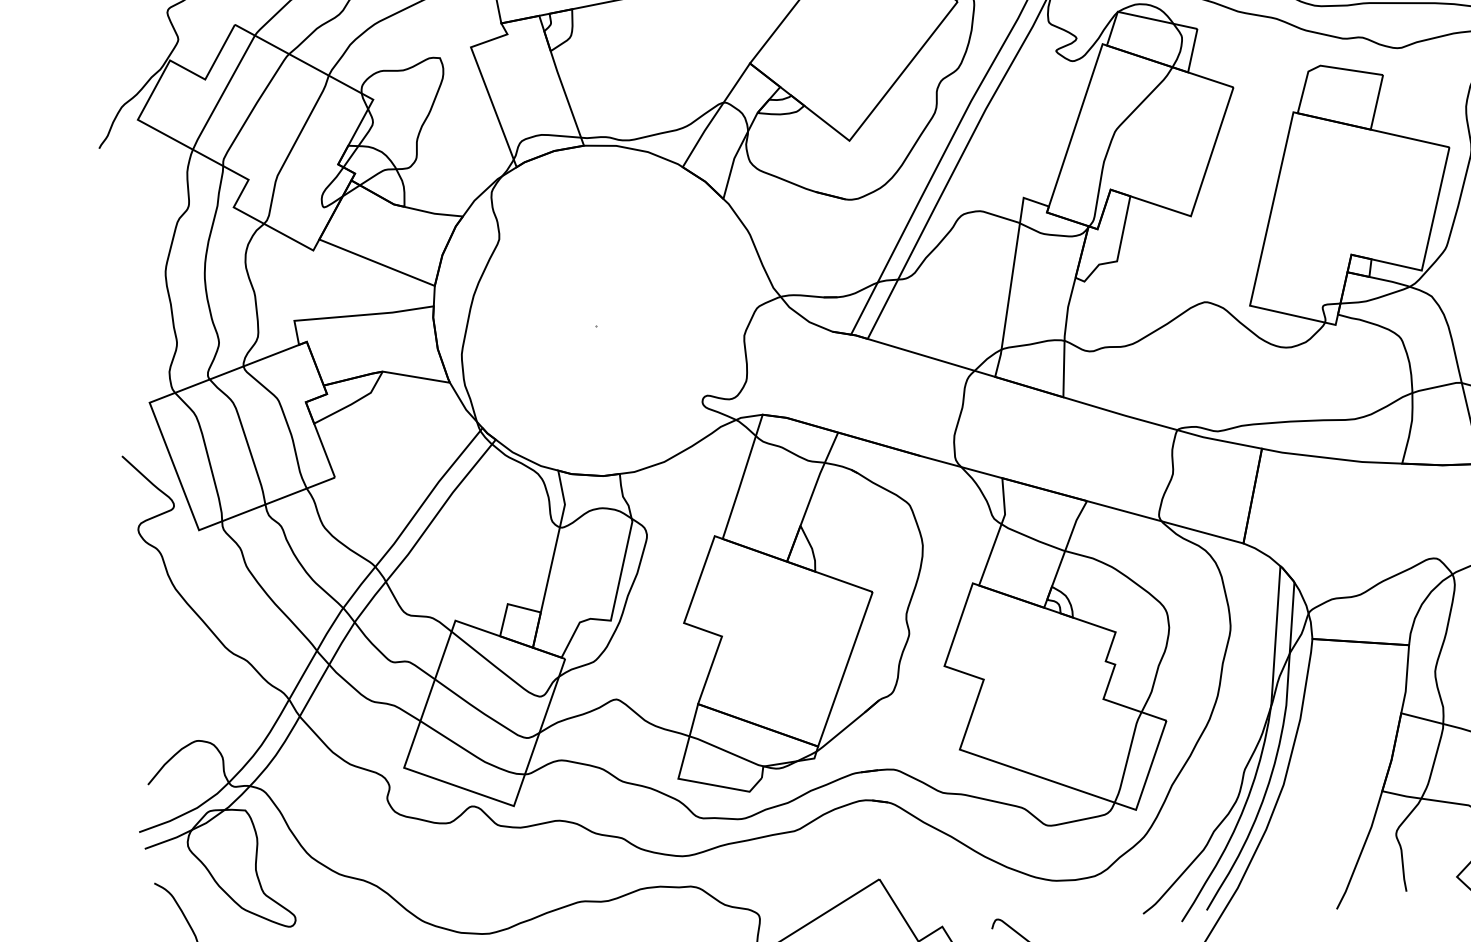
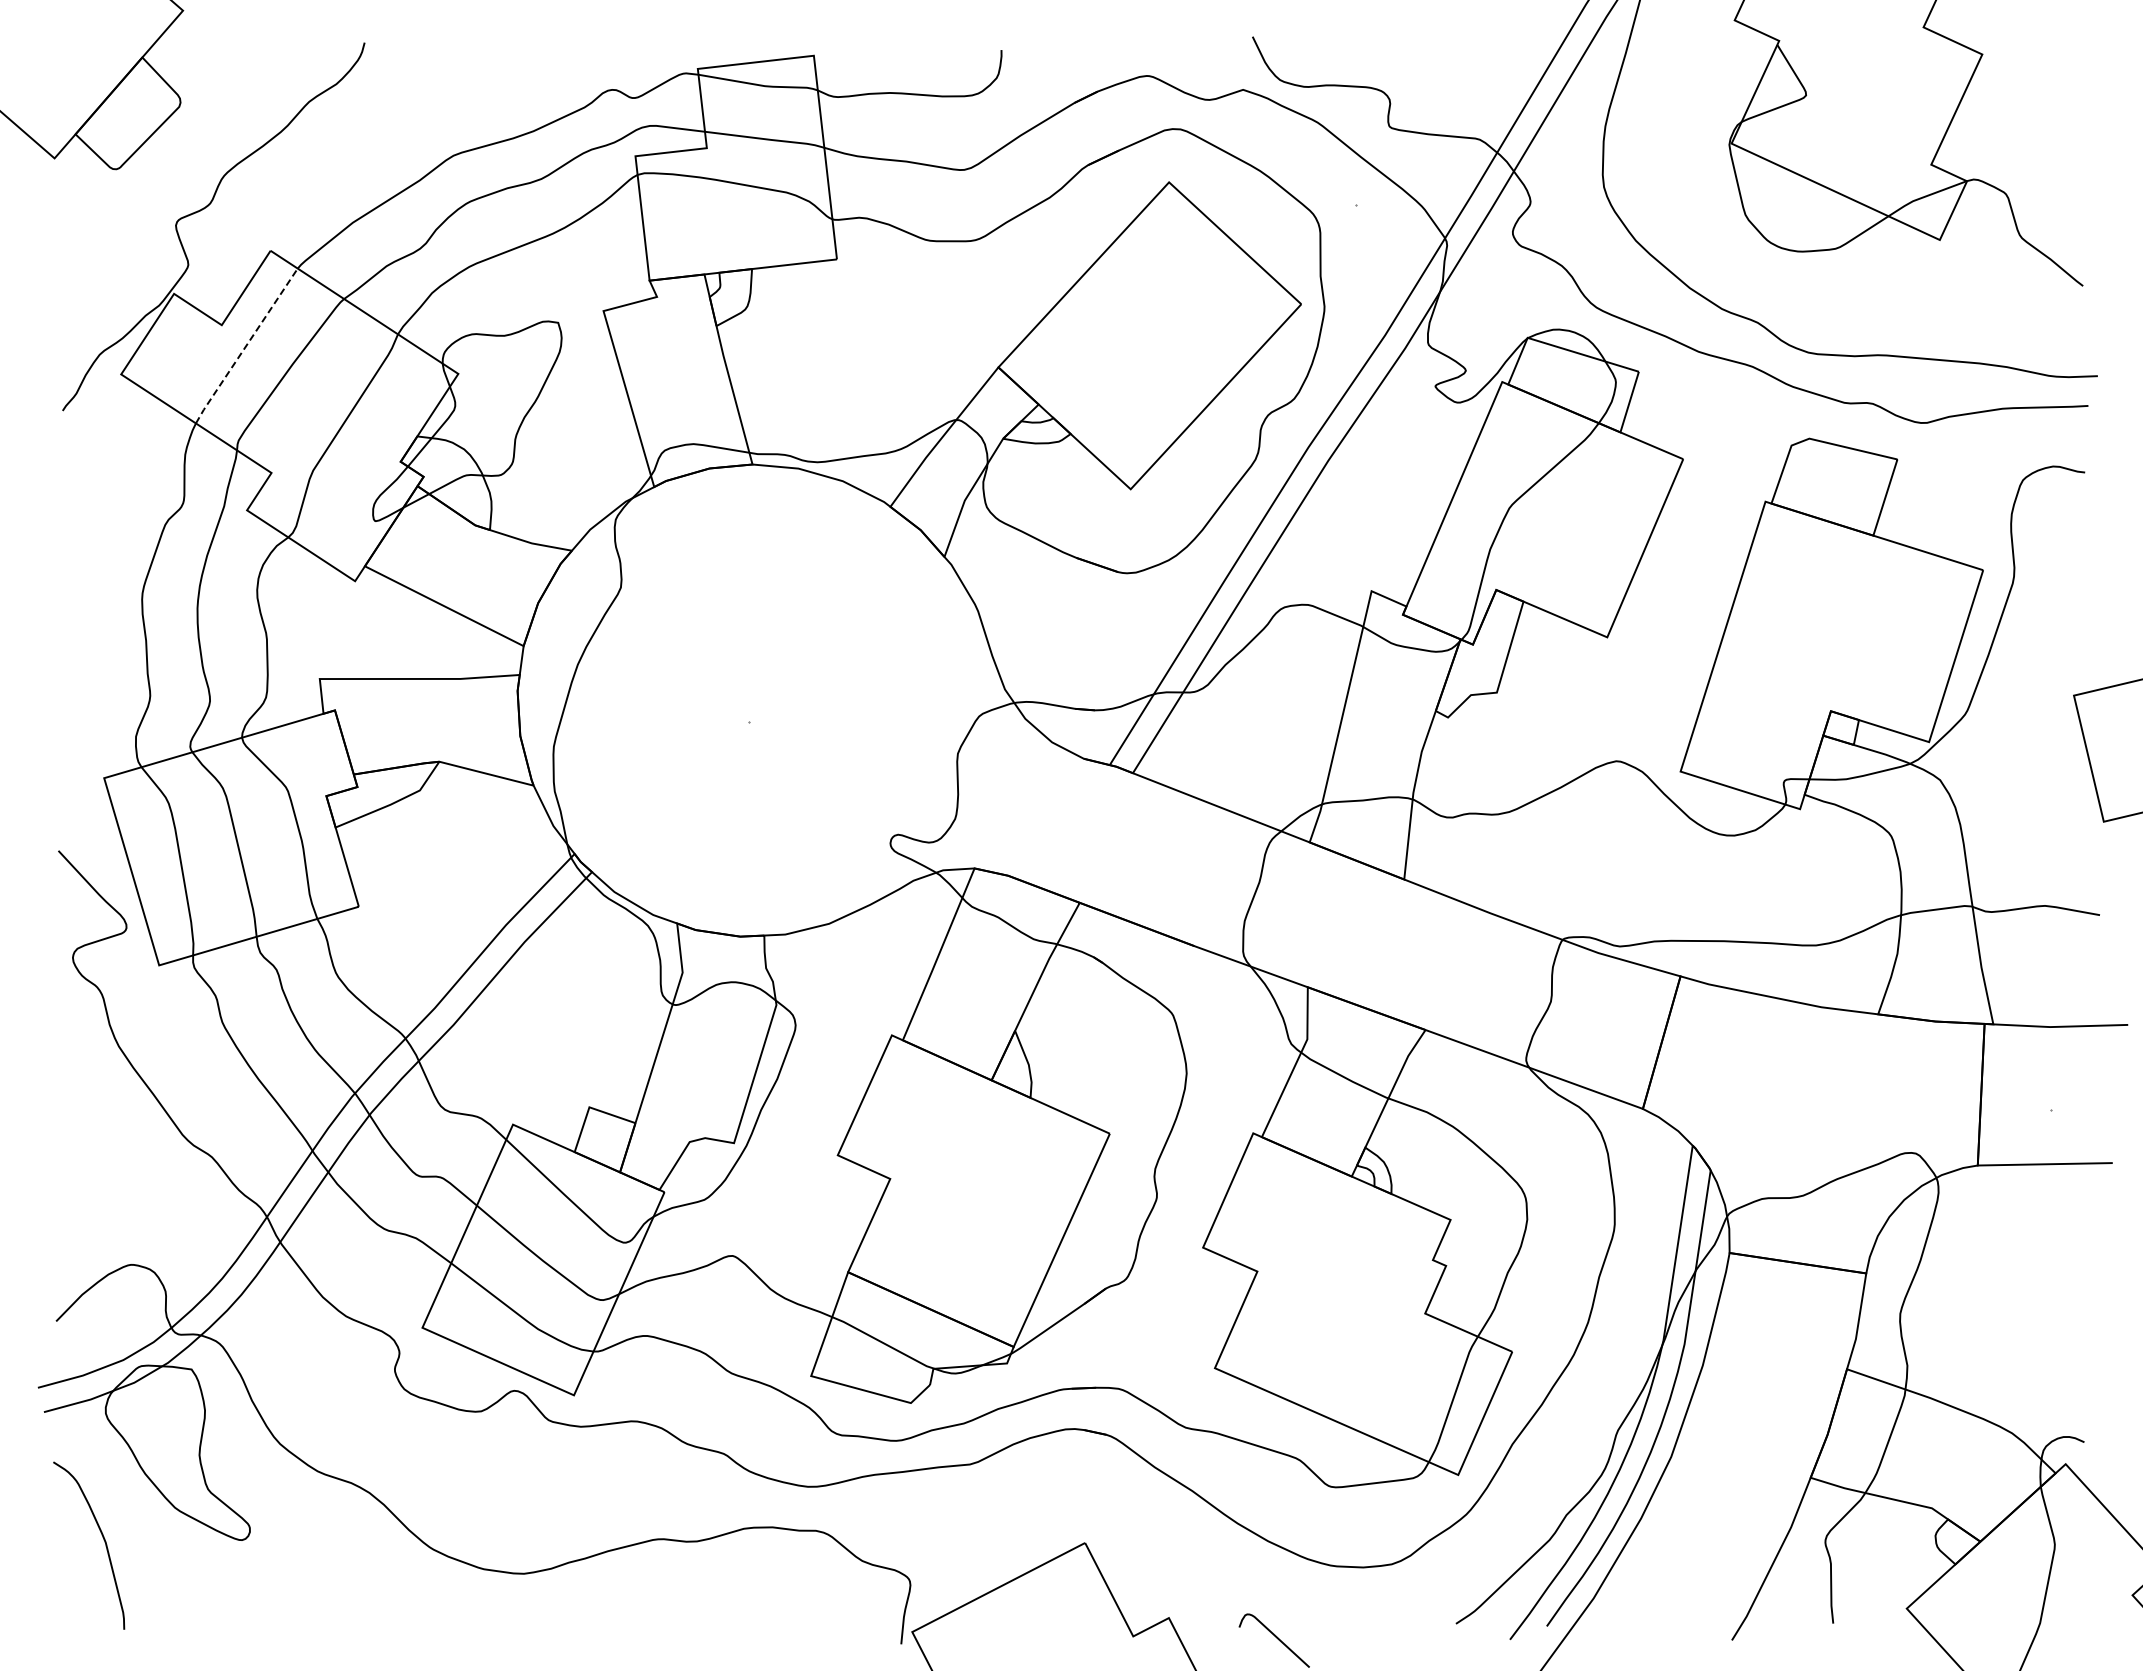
line: (223, 92) -> (246, 345), solid -> dashed

